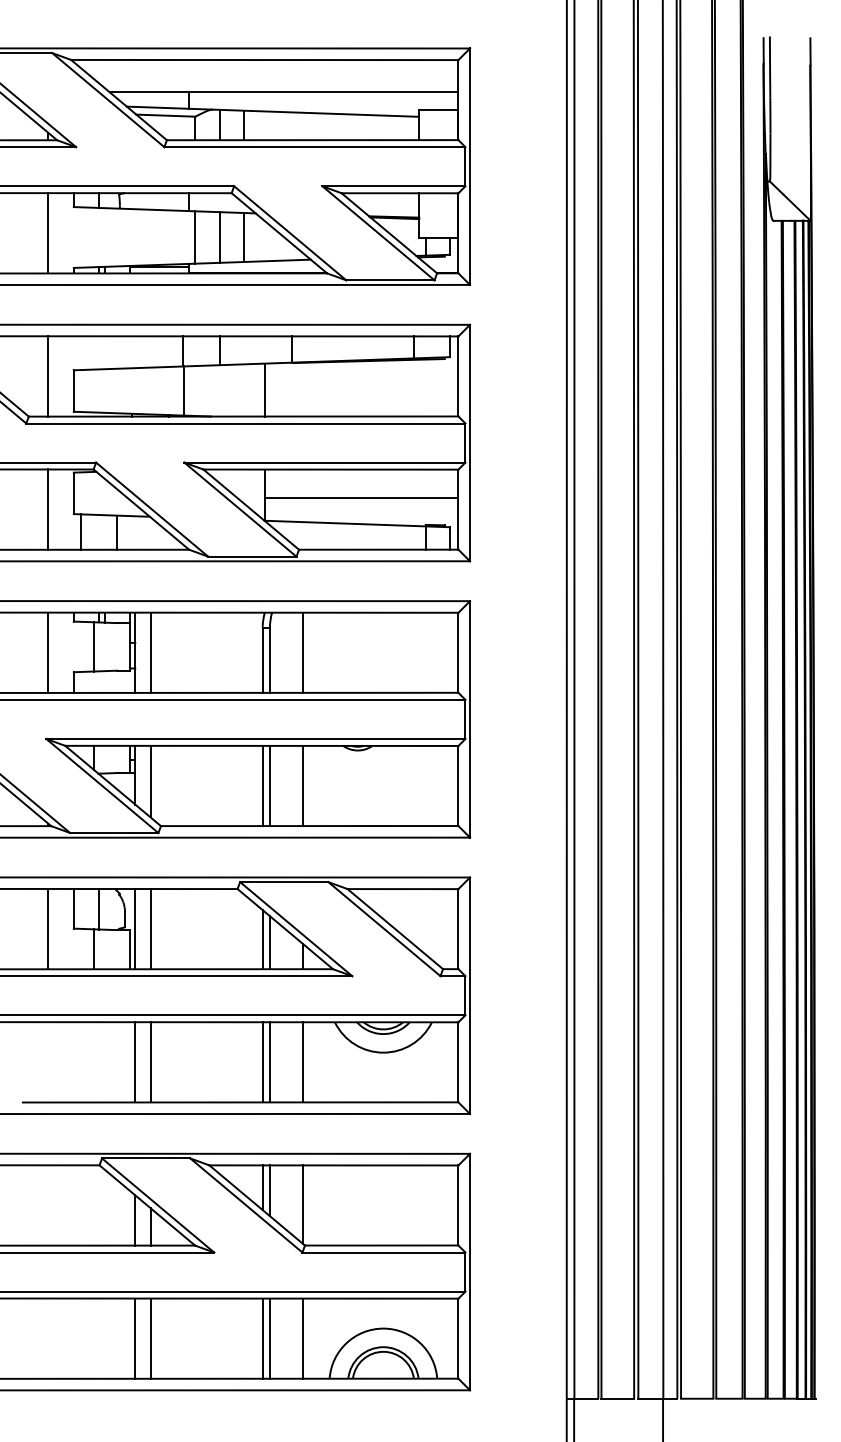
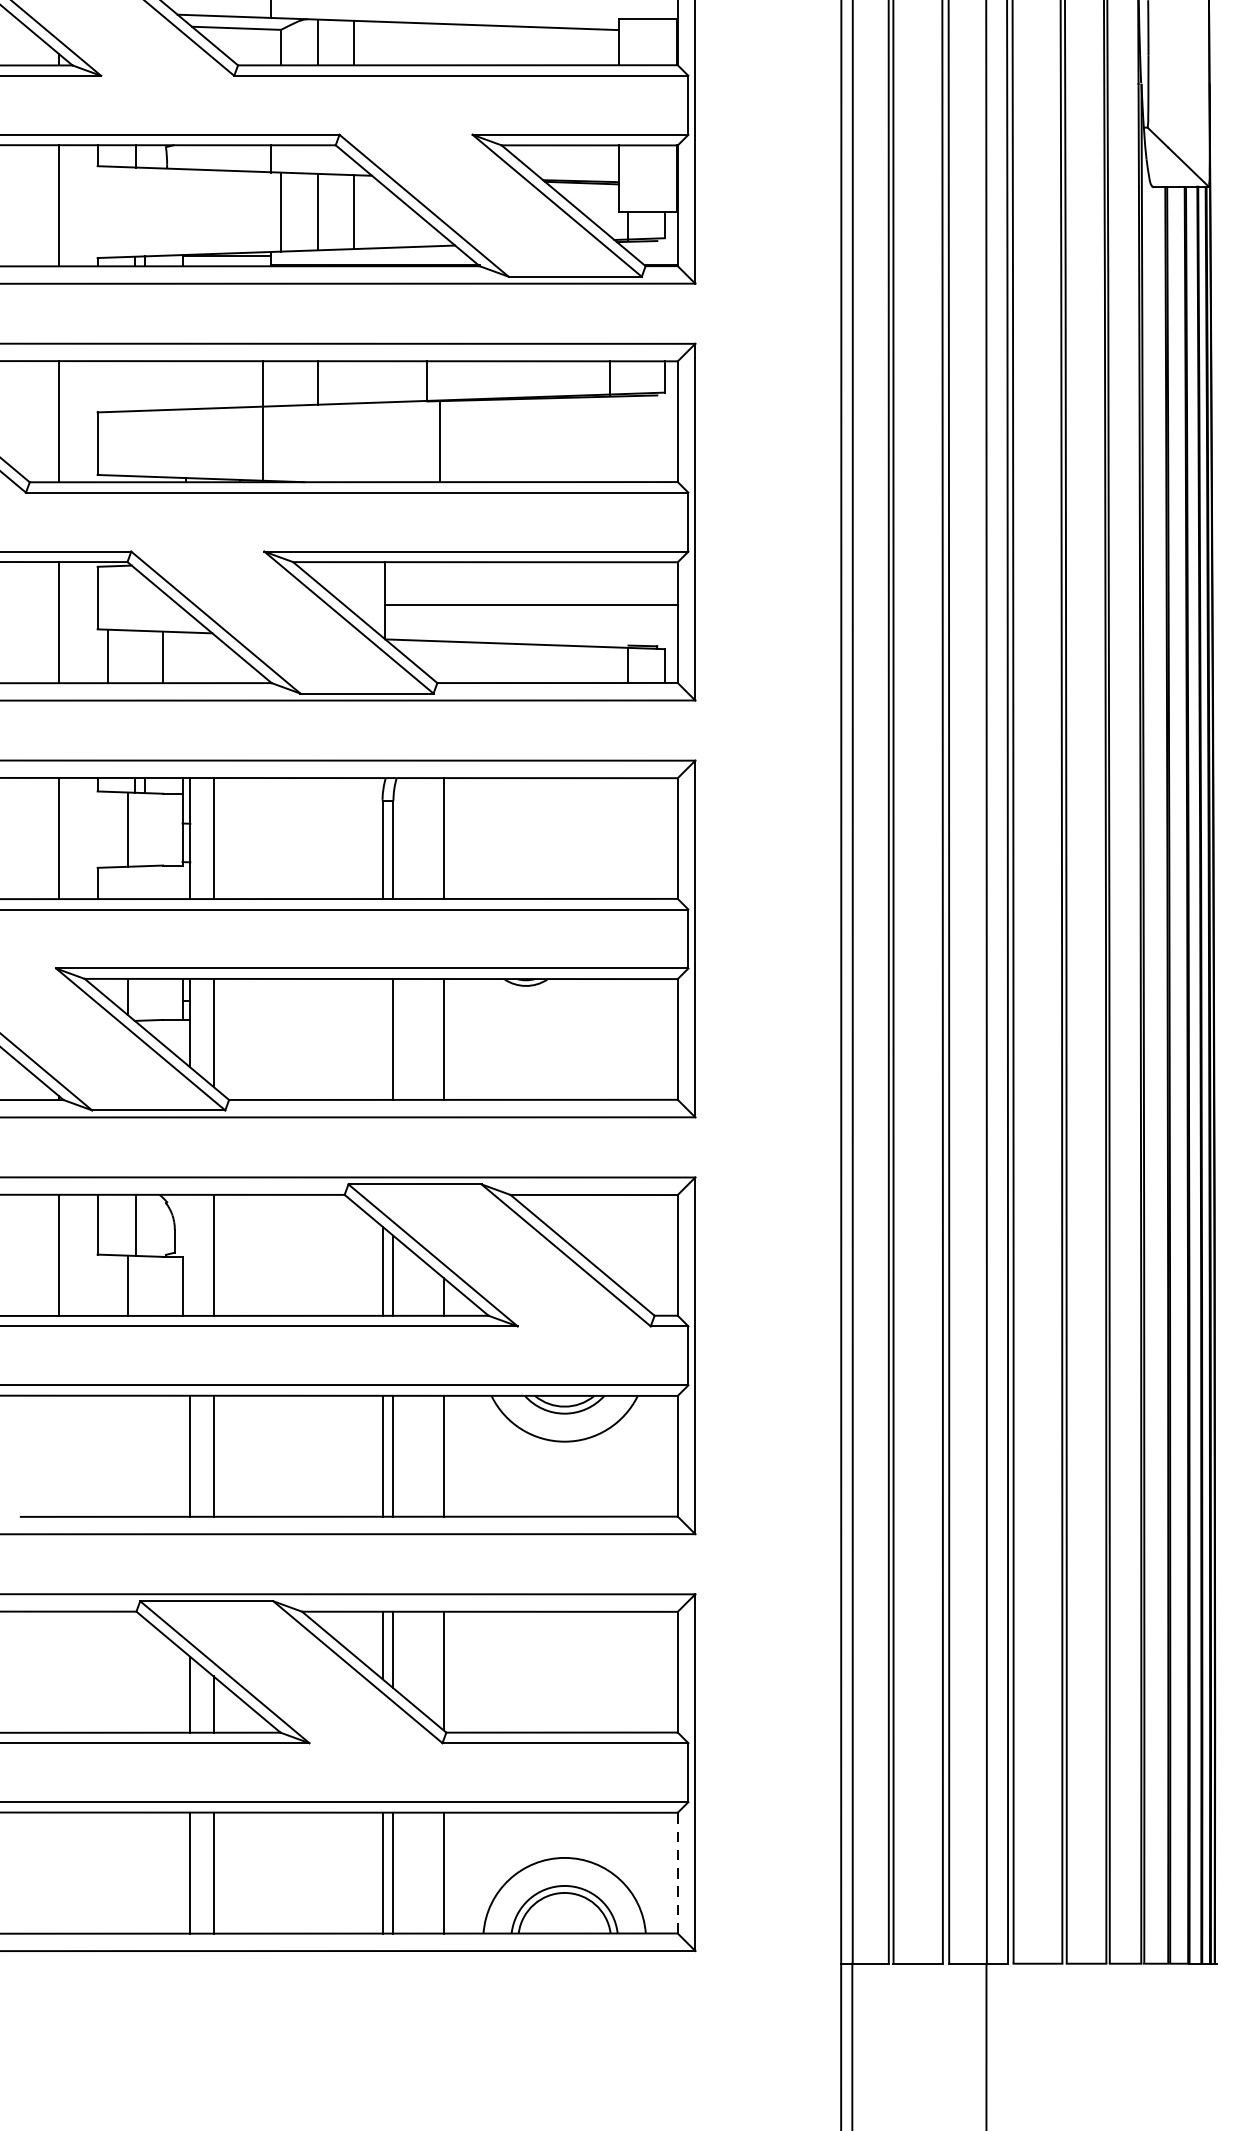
line: (264, 389) -> (439, 441), moved
line: (262, 785) -> (382, 1038), removed
line: (135, 929) -> (190, 1255), removed
line: (458, 1338) -> (677, 1872), solid -> dashed

